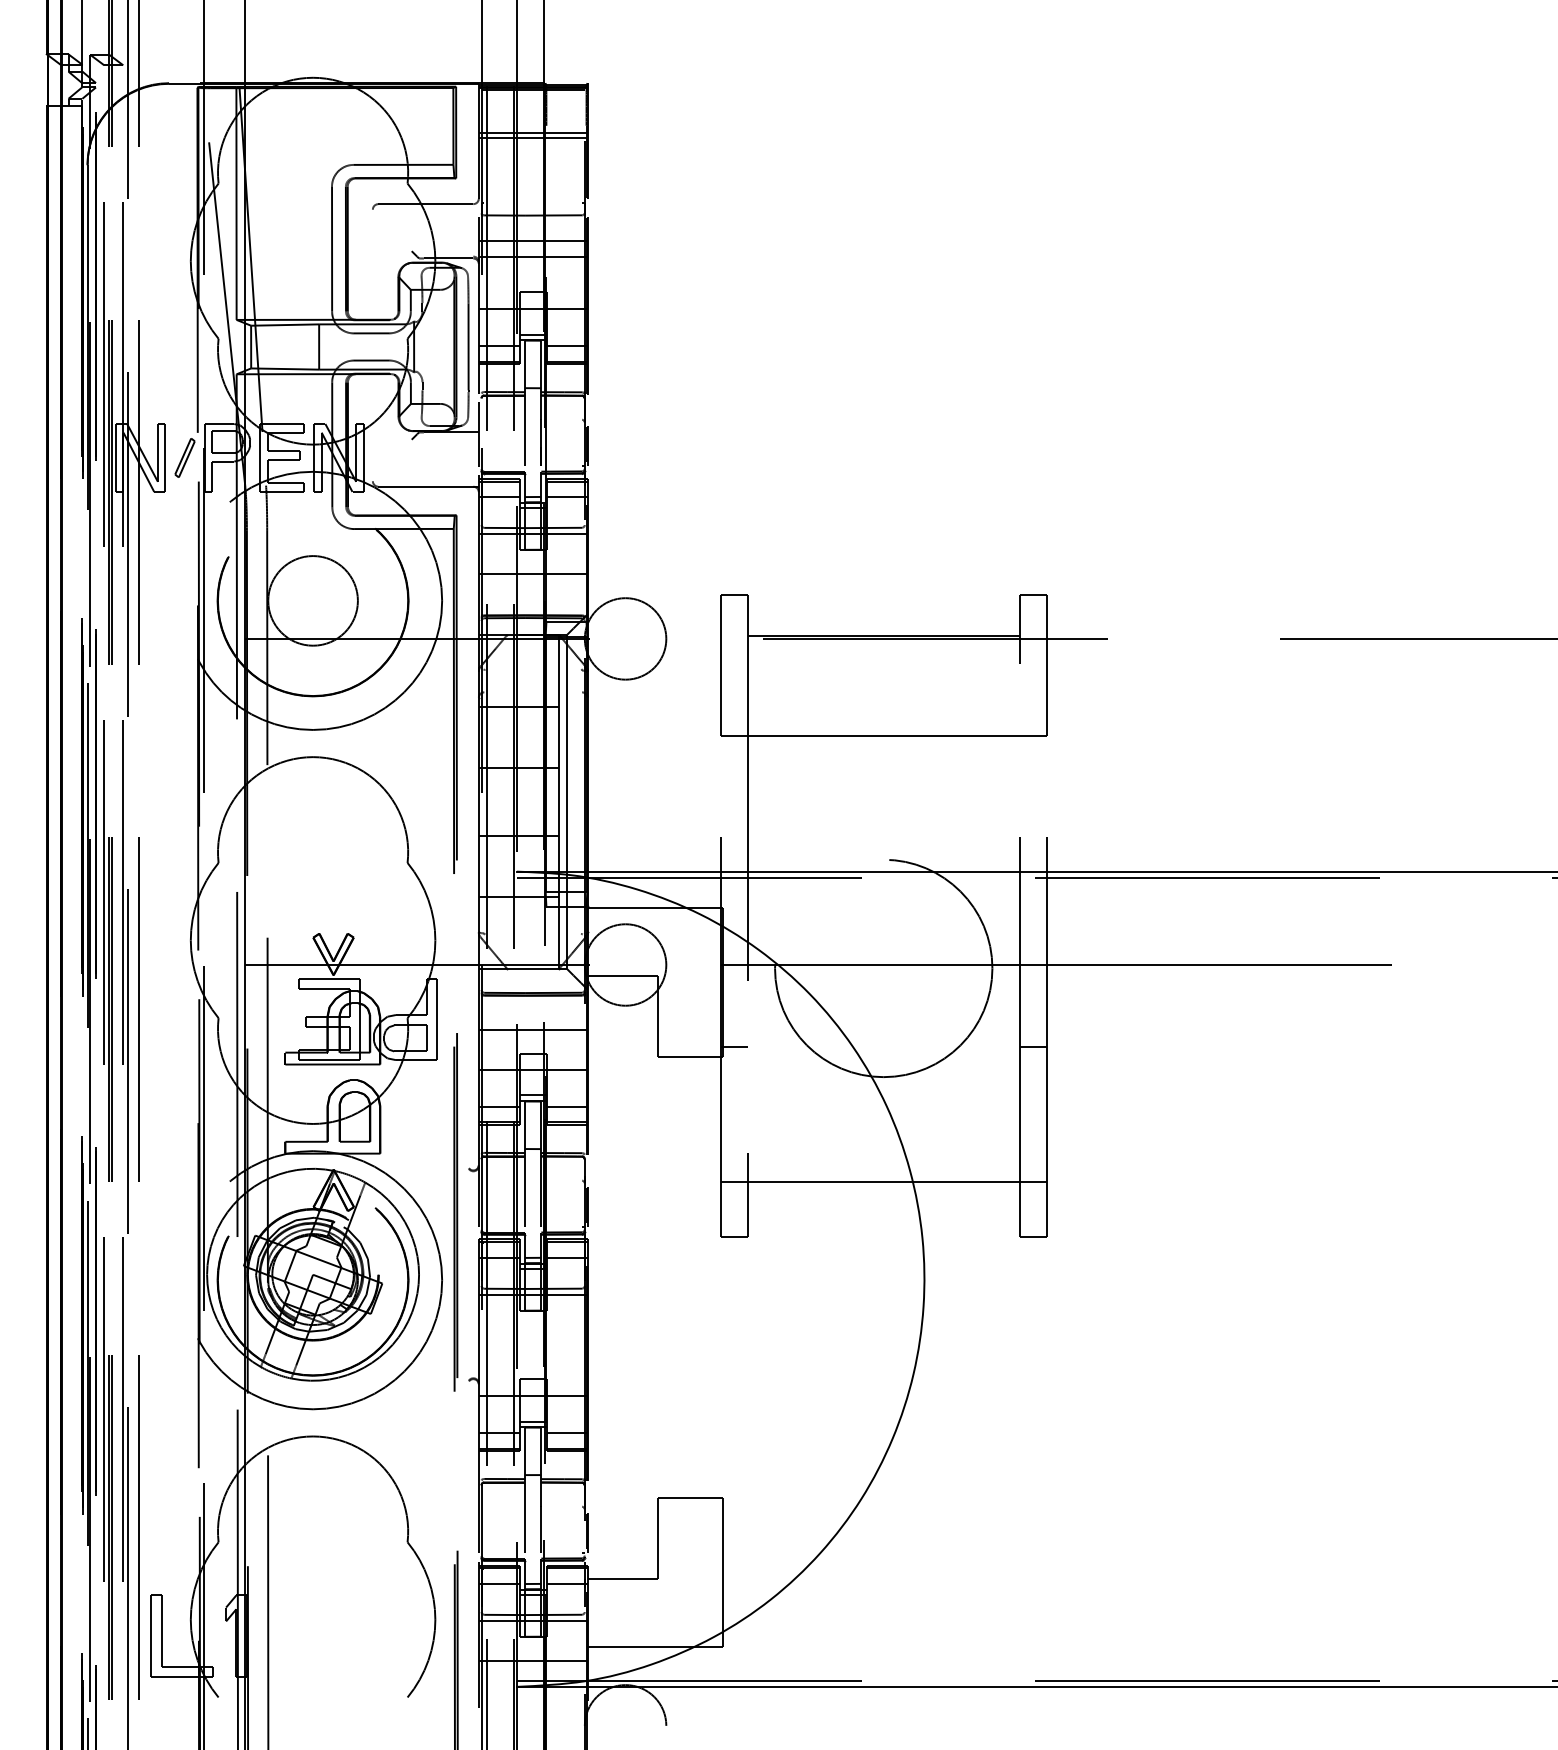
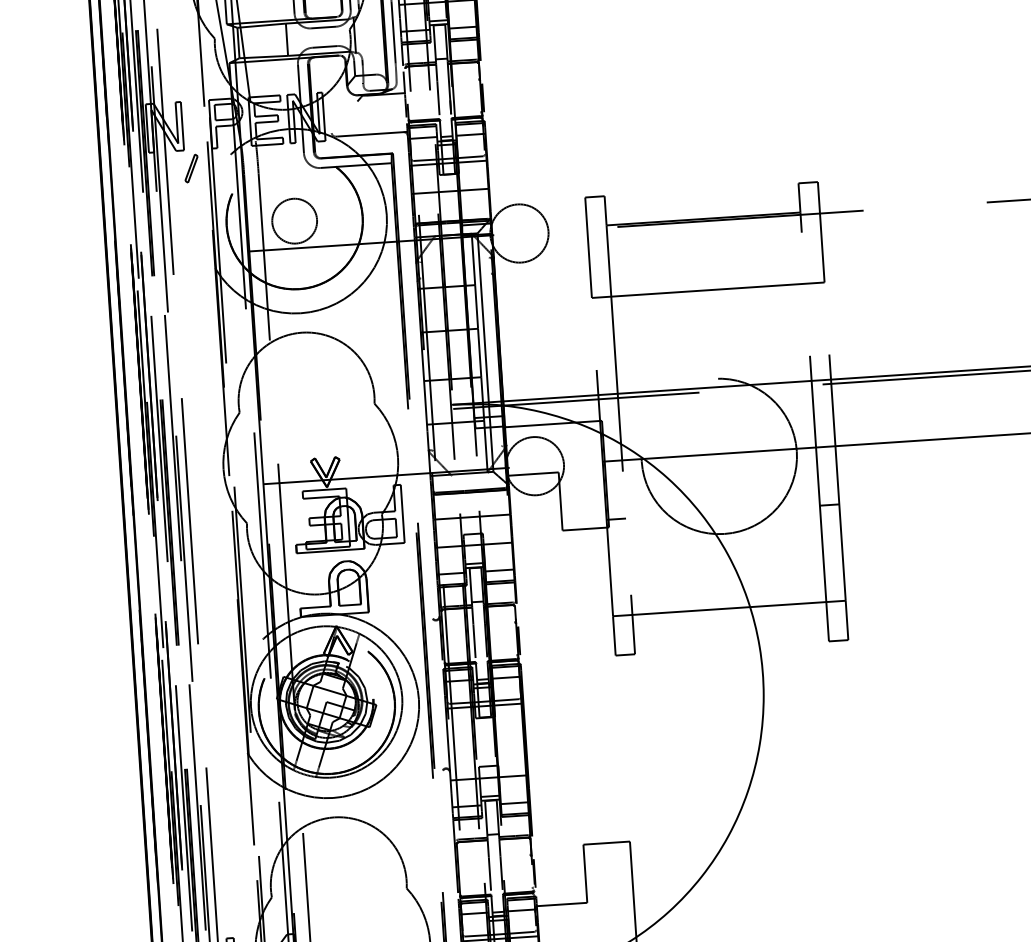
part: (184, 457) -> (191, 168), moved
circle: (312, 600) -> (294, 220), size x0.7

